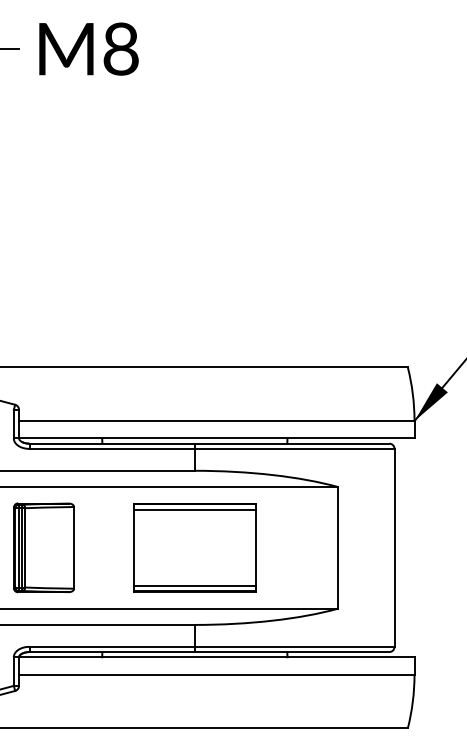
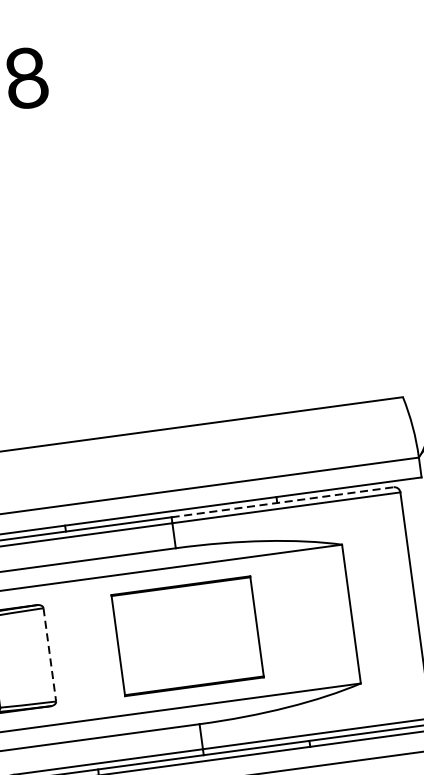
line: (292, 443) -> (283, 502), solid -> dashed
line: (194, 509) -> (181, 592), removed
line: (74, 547) -> (50, 654), solid -> dashed
line: (194, 586) -> (193, 680), removed

